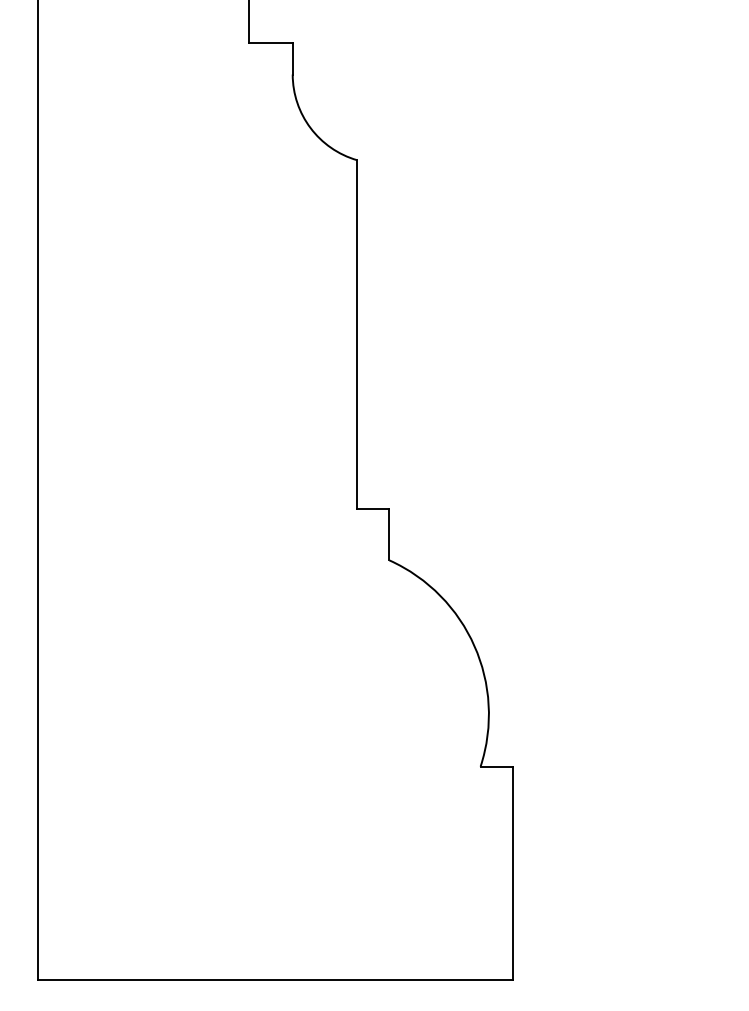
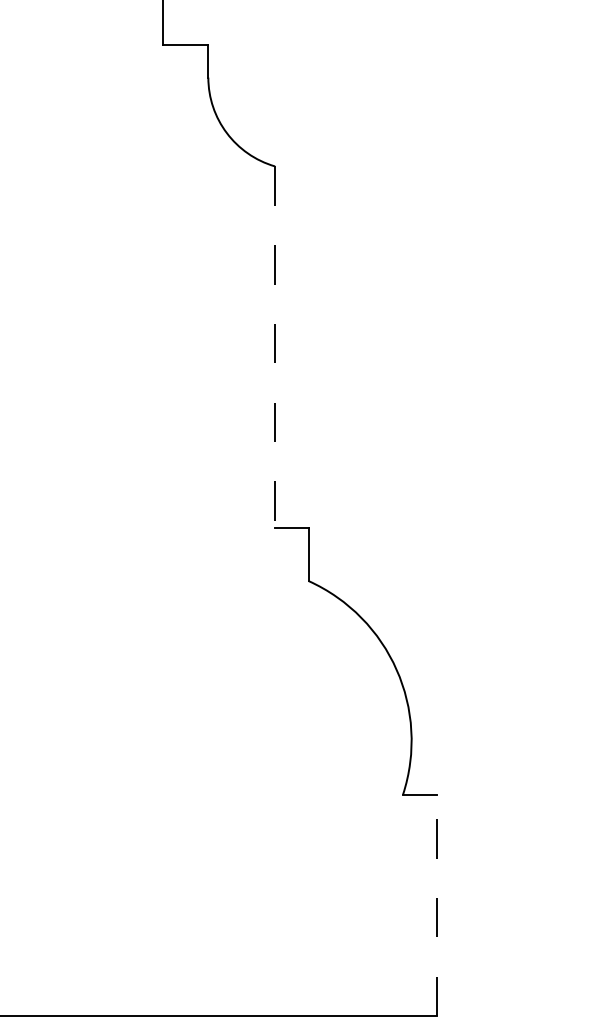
line: (357, 334) -> (275, 346), solid -> dashed
line: (513, 873) -> (437, 905), solid -> dashed

